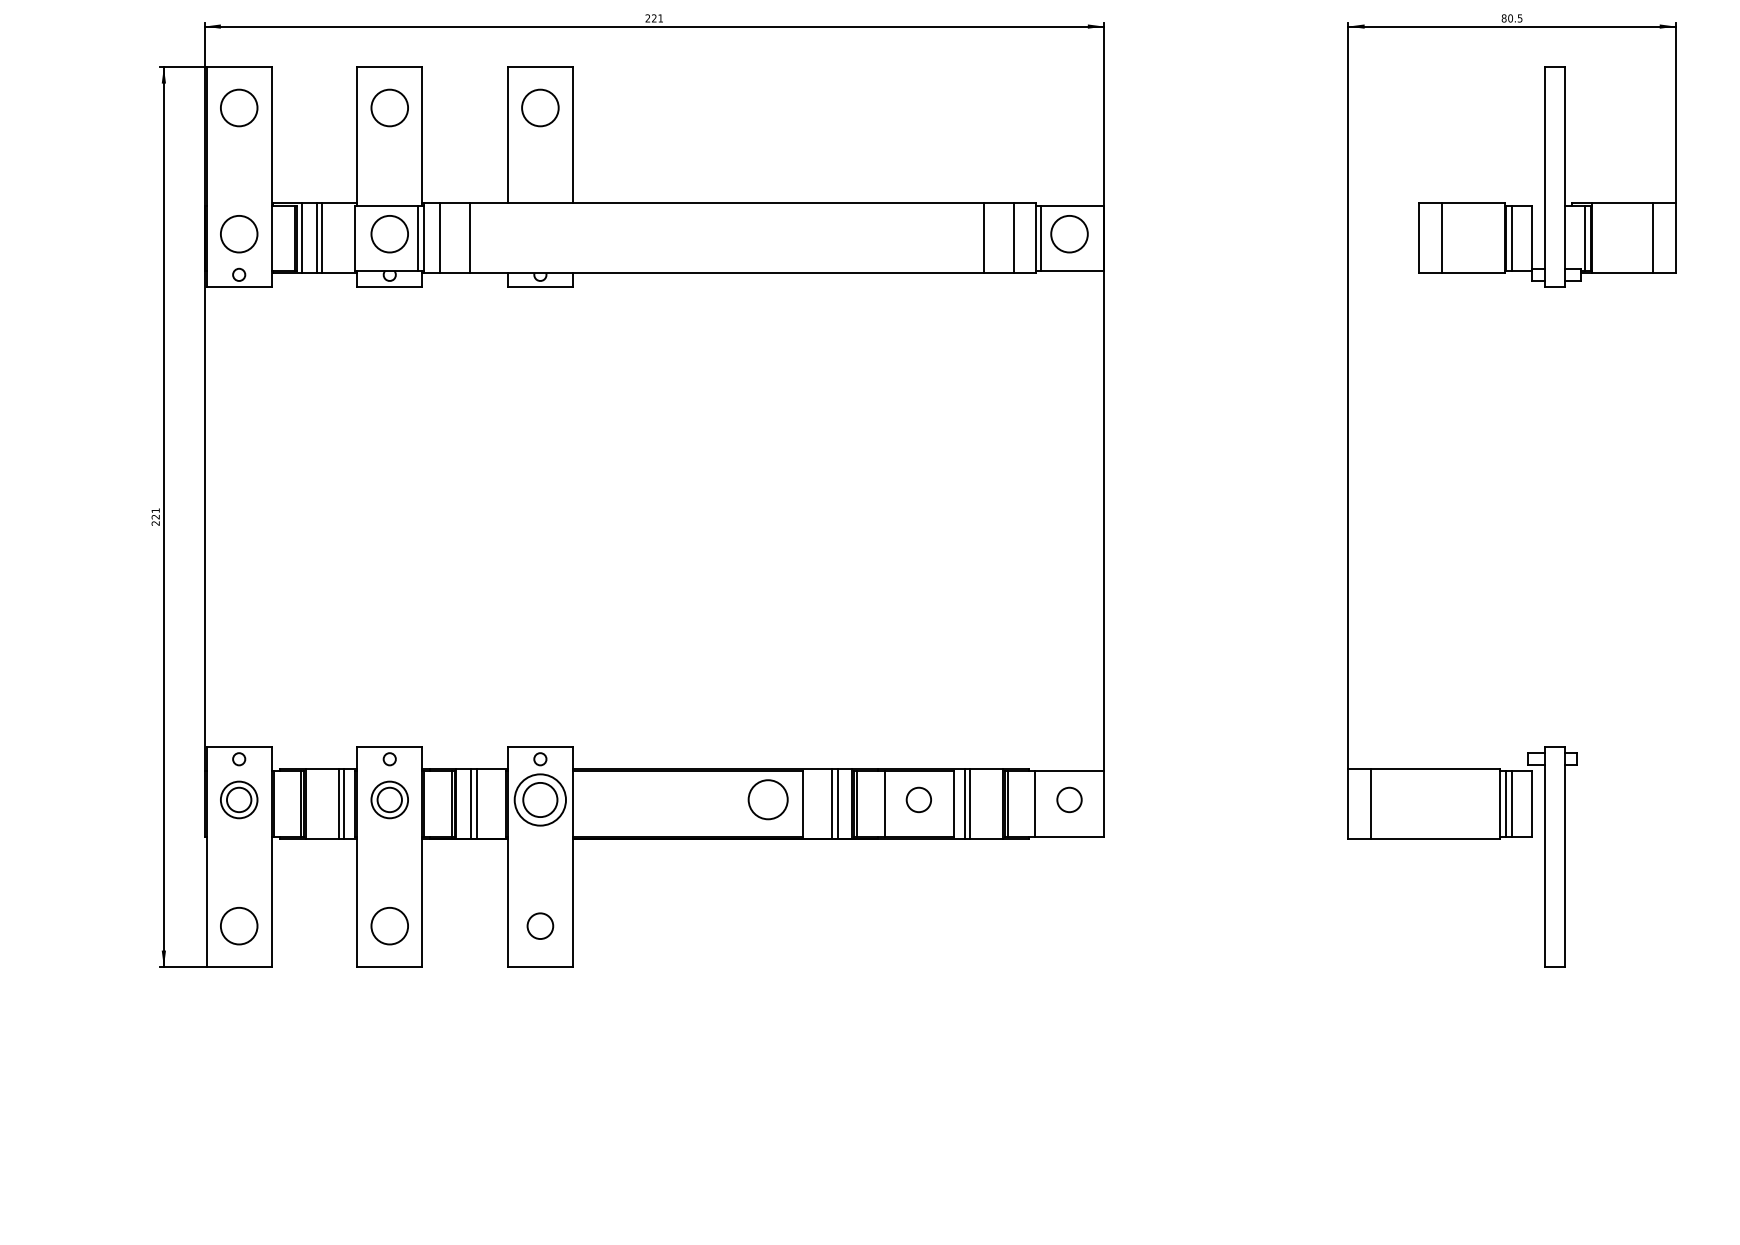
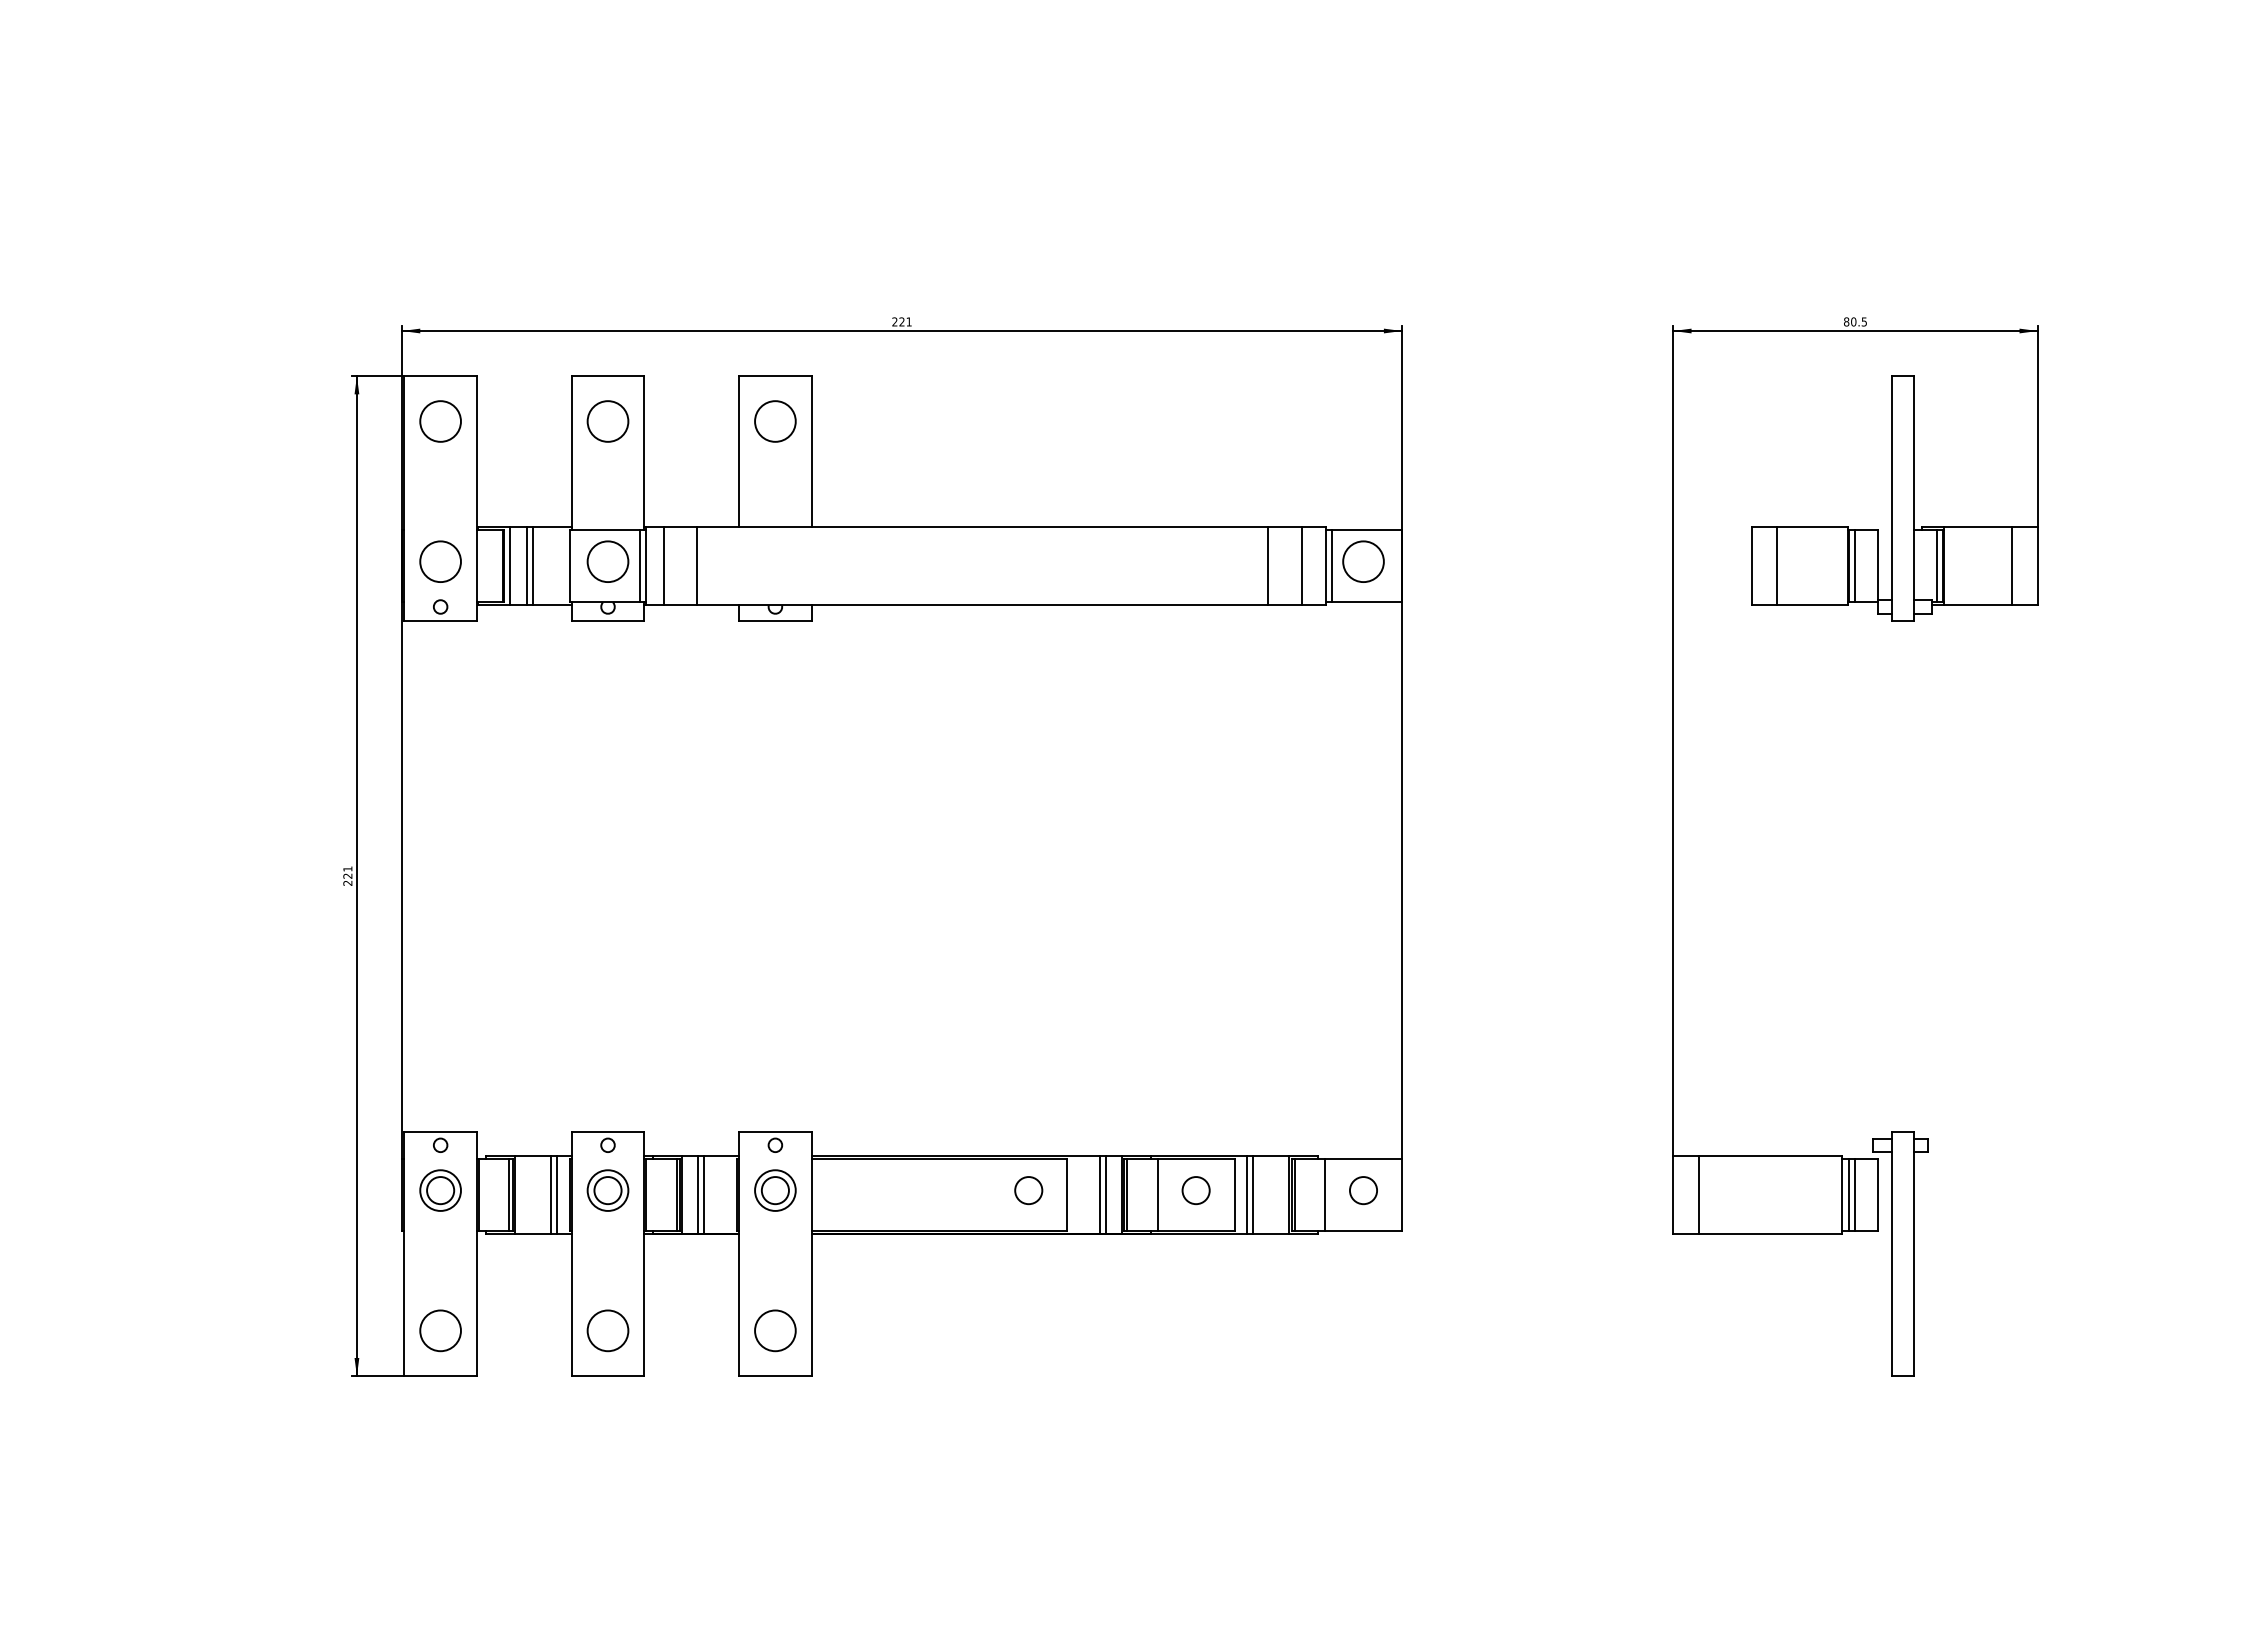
part: (540, 799) -> (775, 1190), size x0.71
circle: (768, 799) -> (1028, 1190), size x0.62
circle: (540, 925) -> (775, 1330), size x1.43

